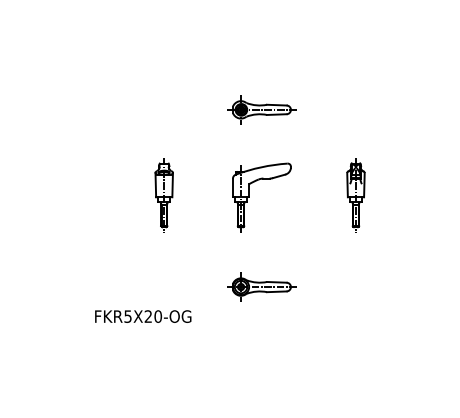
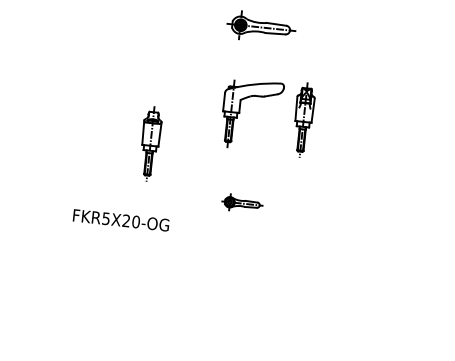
part: (163, 195) -> (149, 143), moved
part: (355, 195) -> (303, 120), moved
part: (261, 286) -> (242, 203), size x0.6

